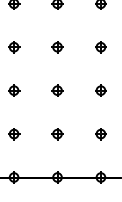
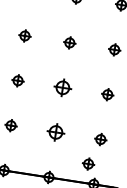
part: (57, 90) -> (62, 87), size x1.4
part: (57, 134) -> (55, 133), size x1.4
part: (92, 159) -> (88, 164), added

